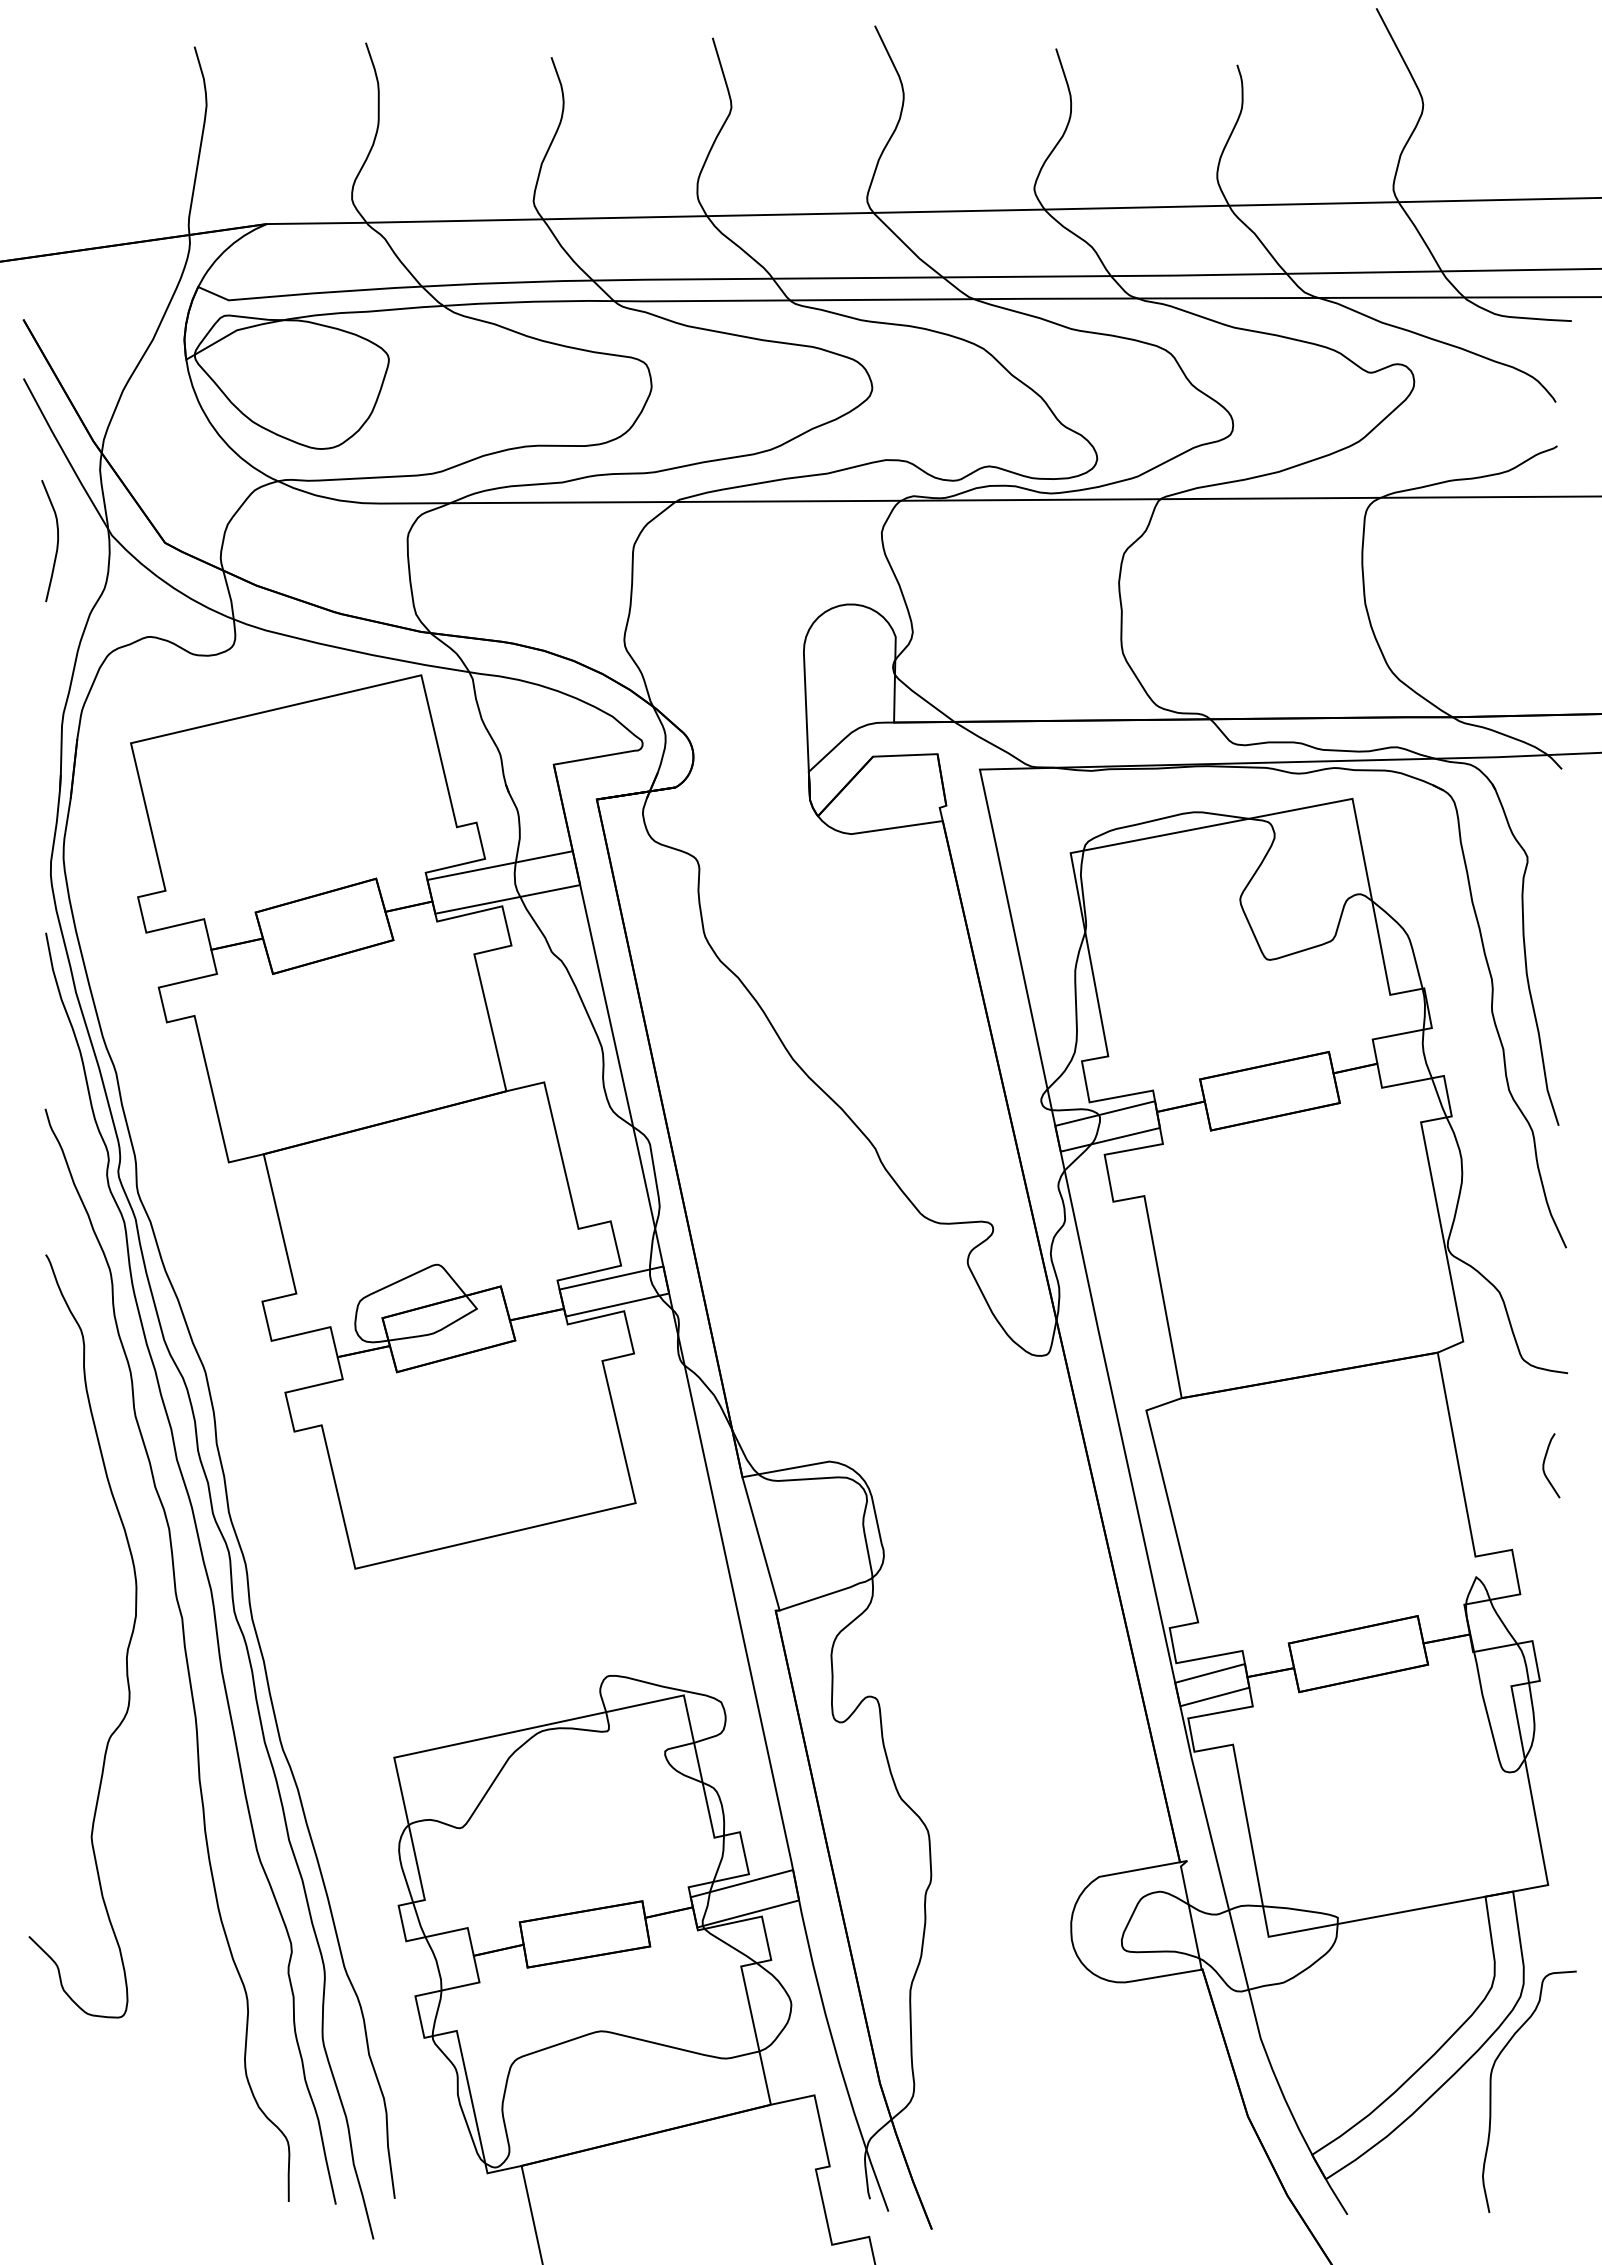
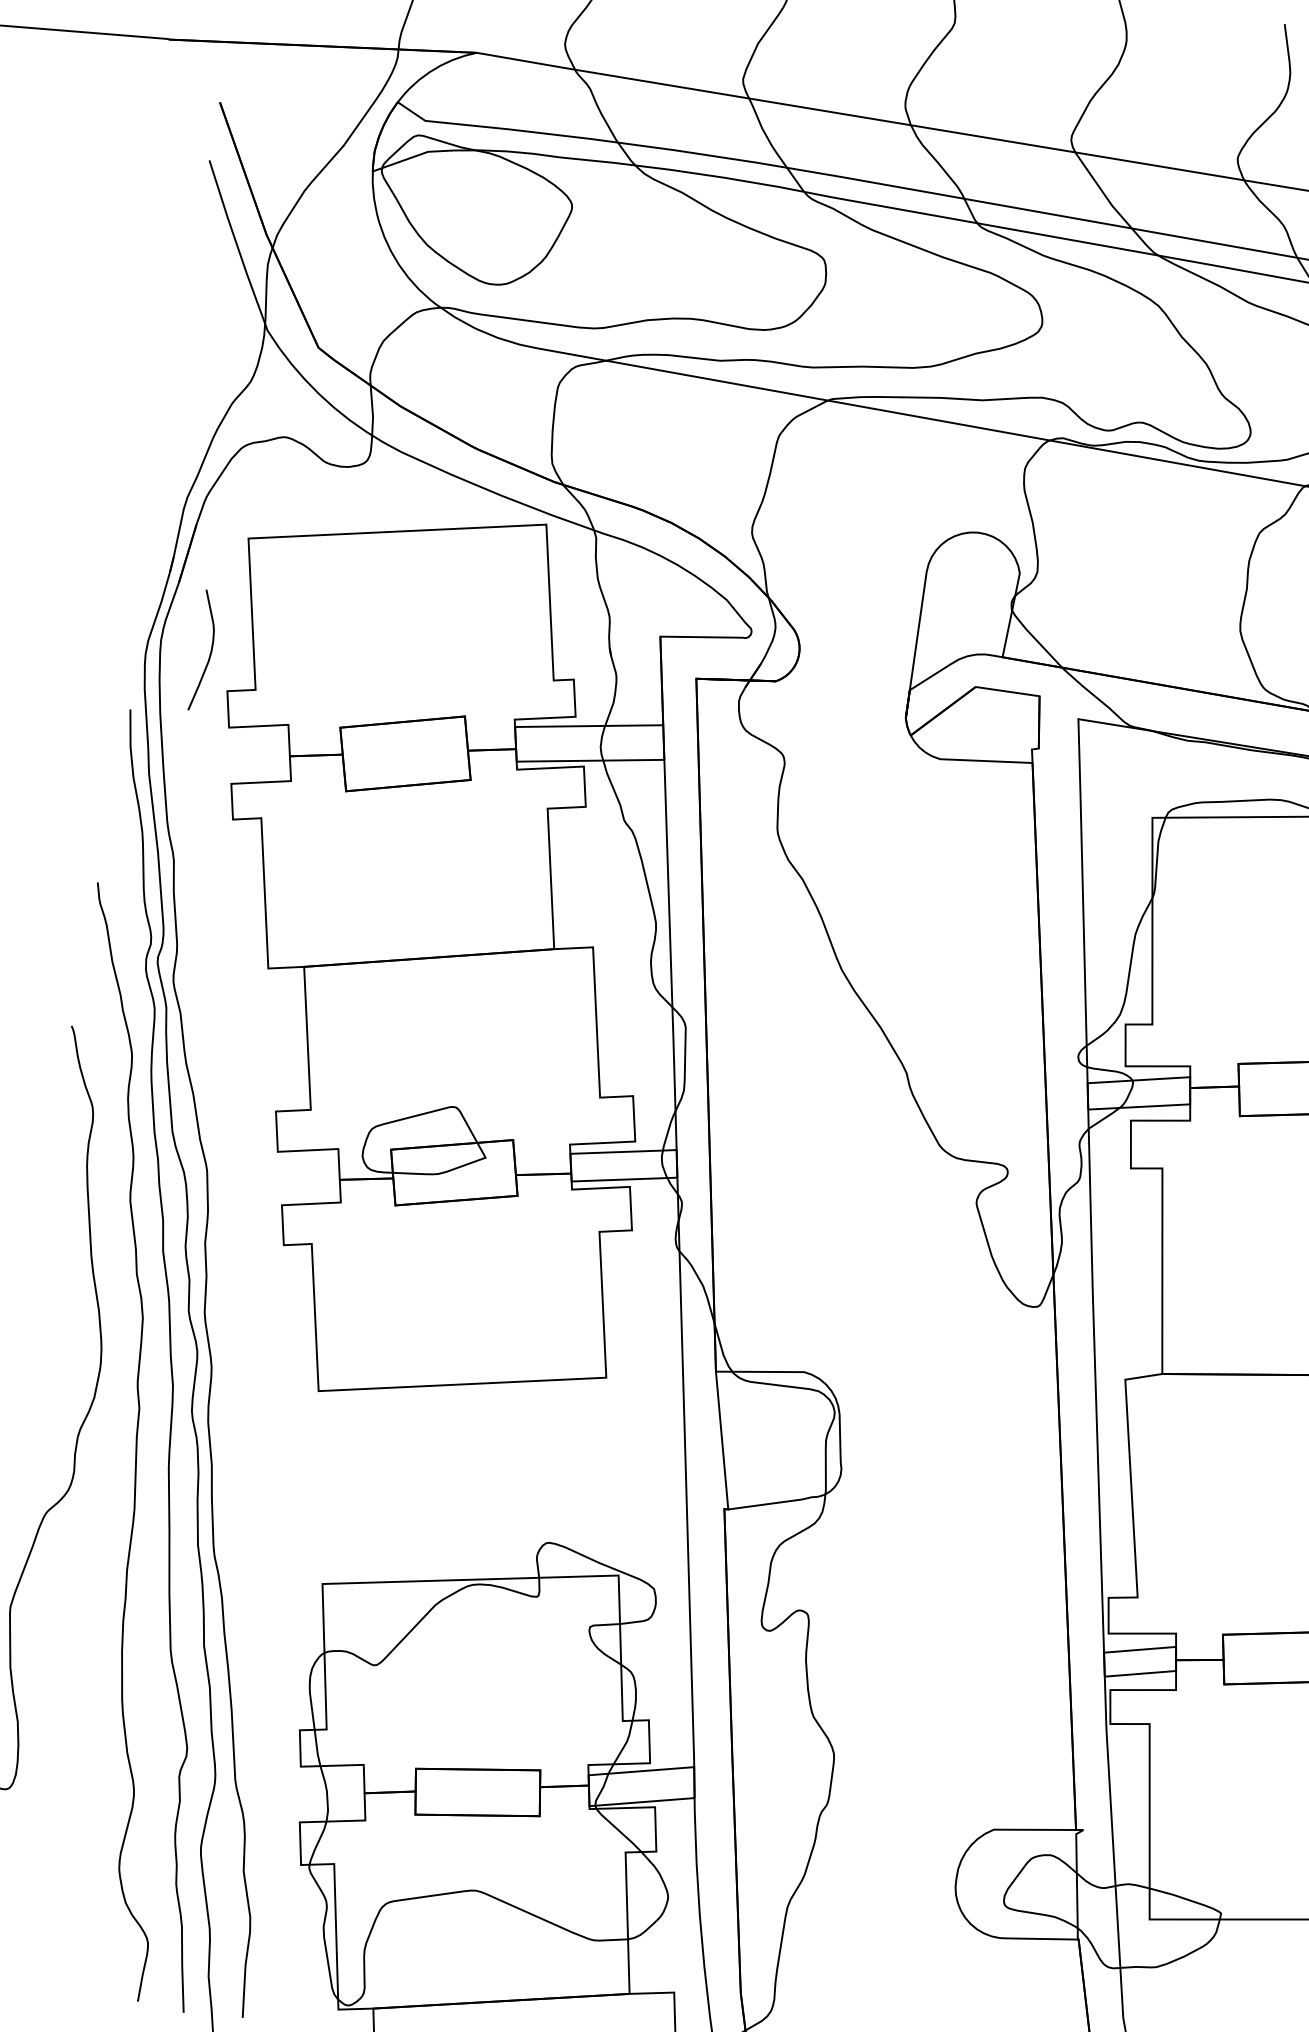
curve: (56, 544) -> (209, 655), moved

